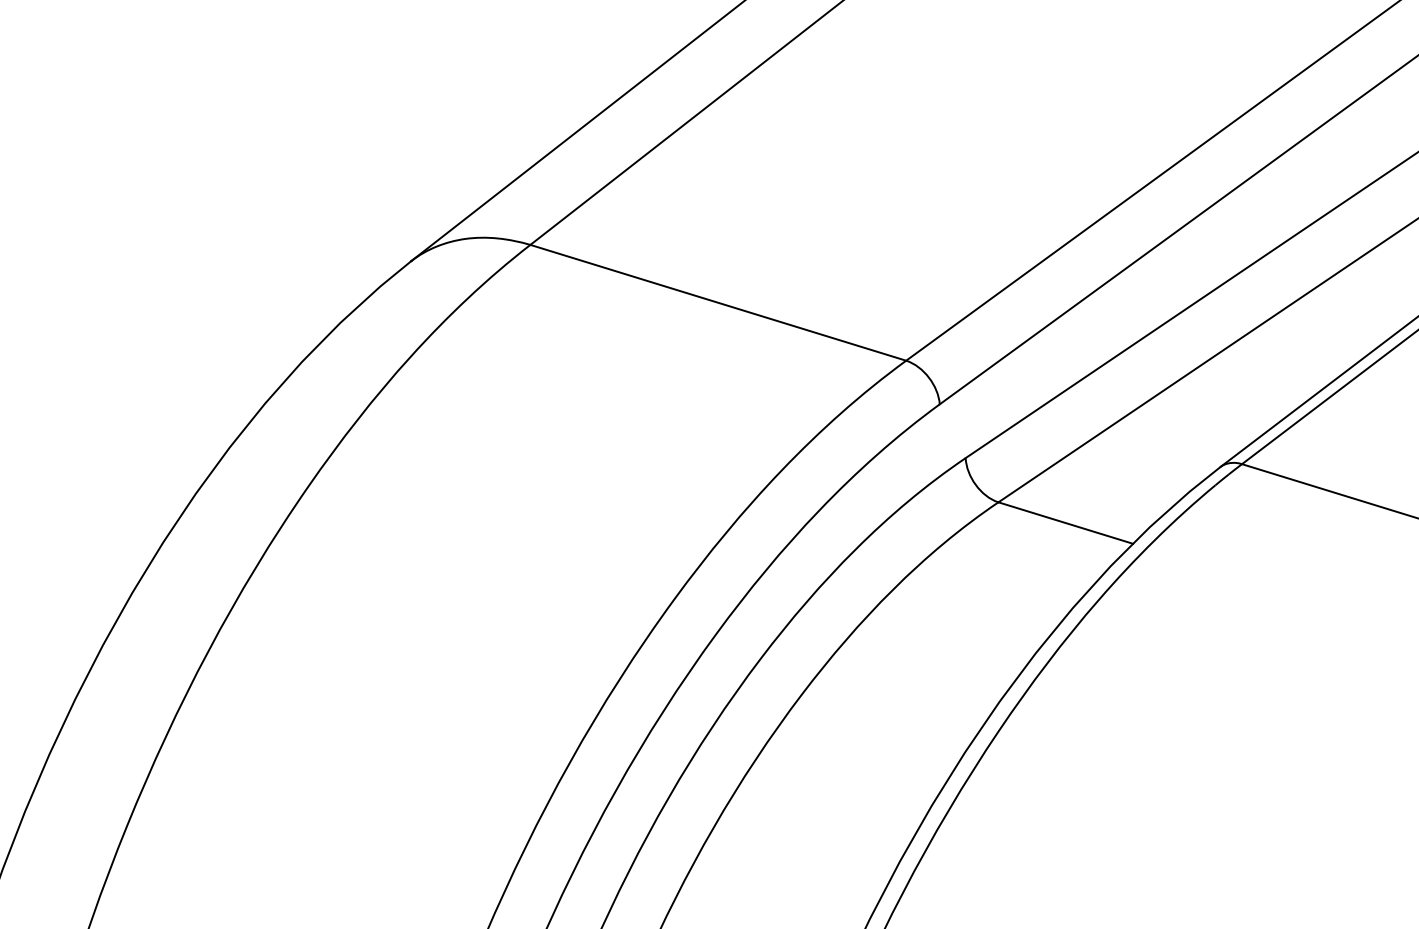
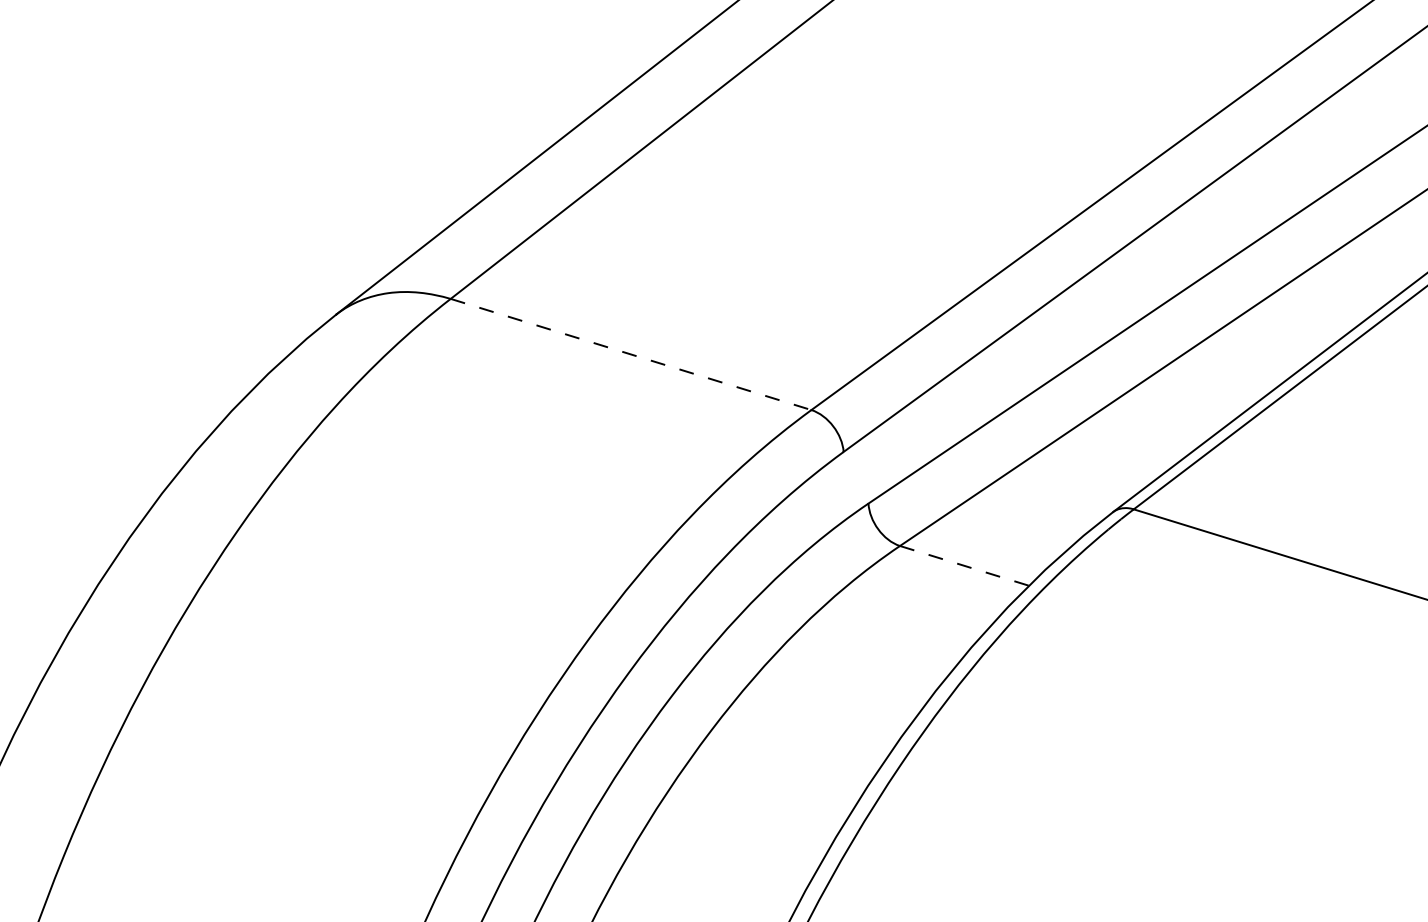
line: (718, 302) -> (631, 354), solid -> dashed
line: (1065, 522) -> (964, 565), solid -> dashed

